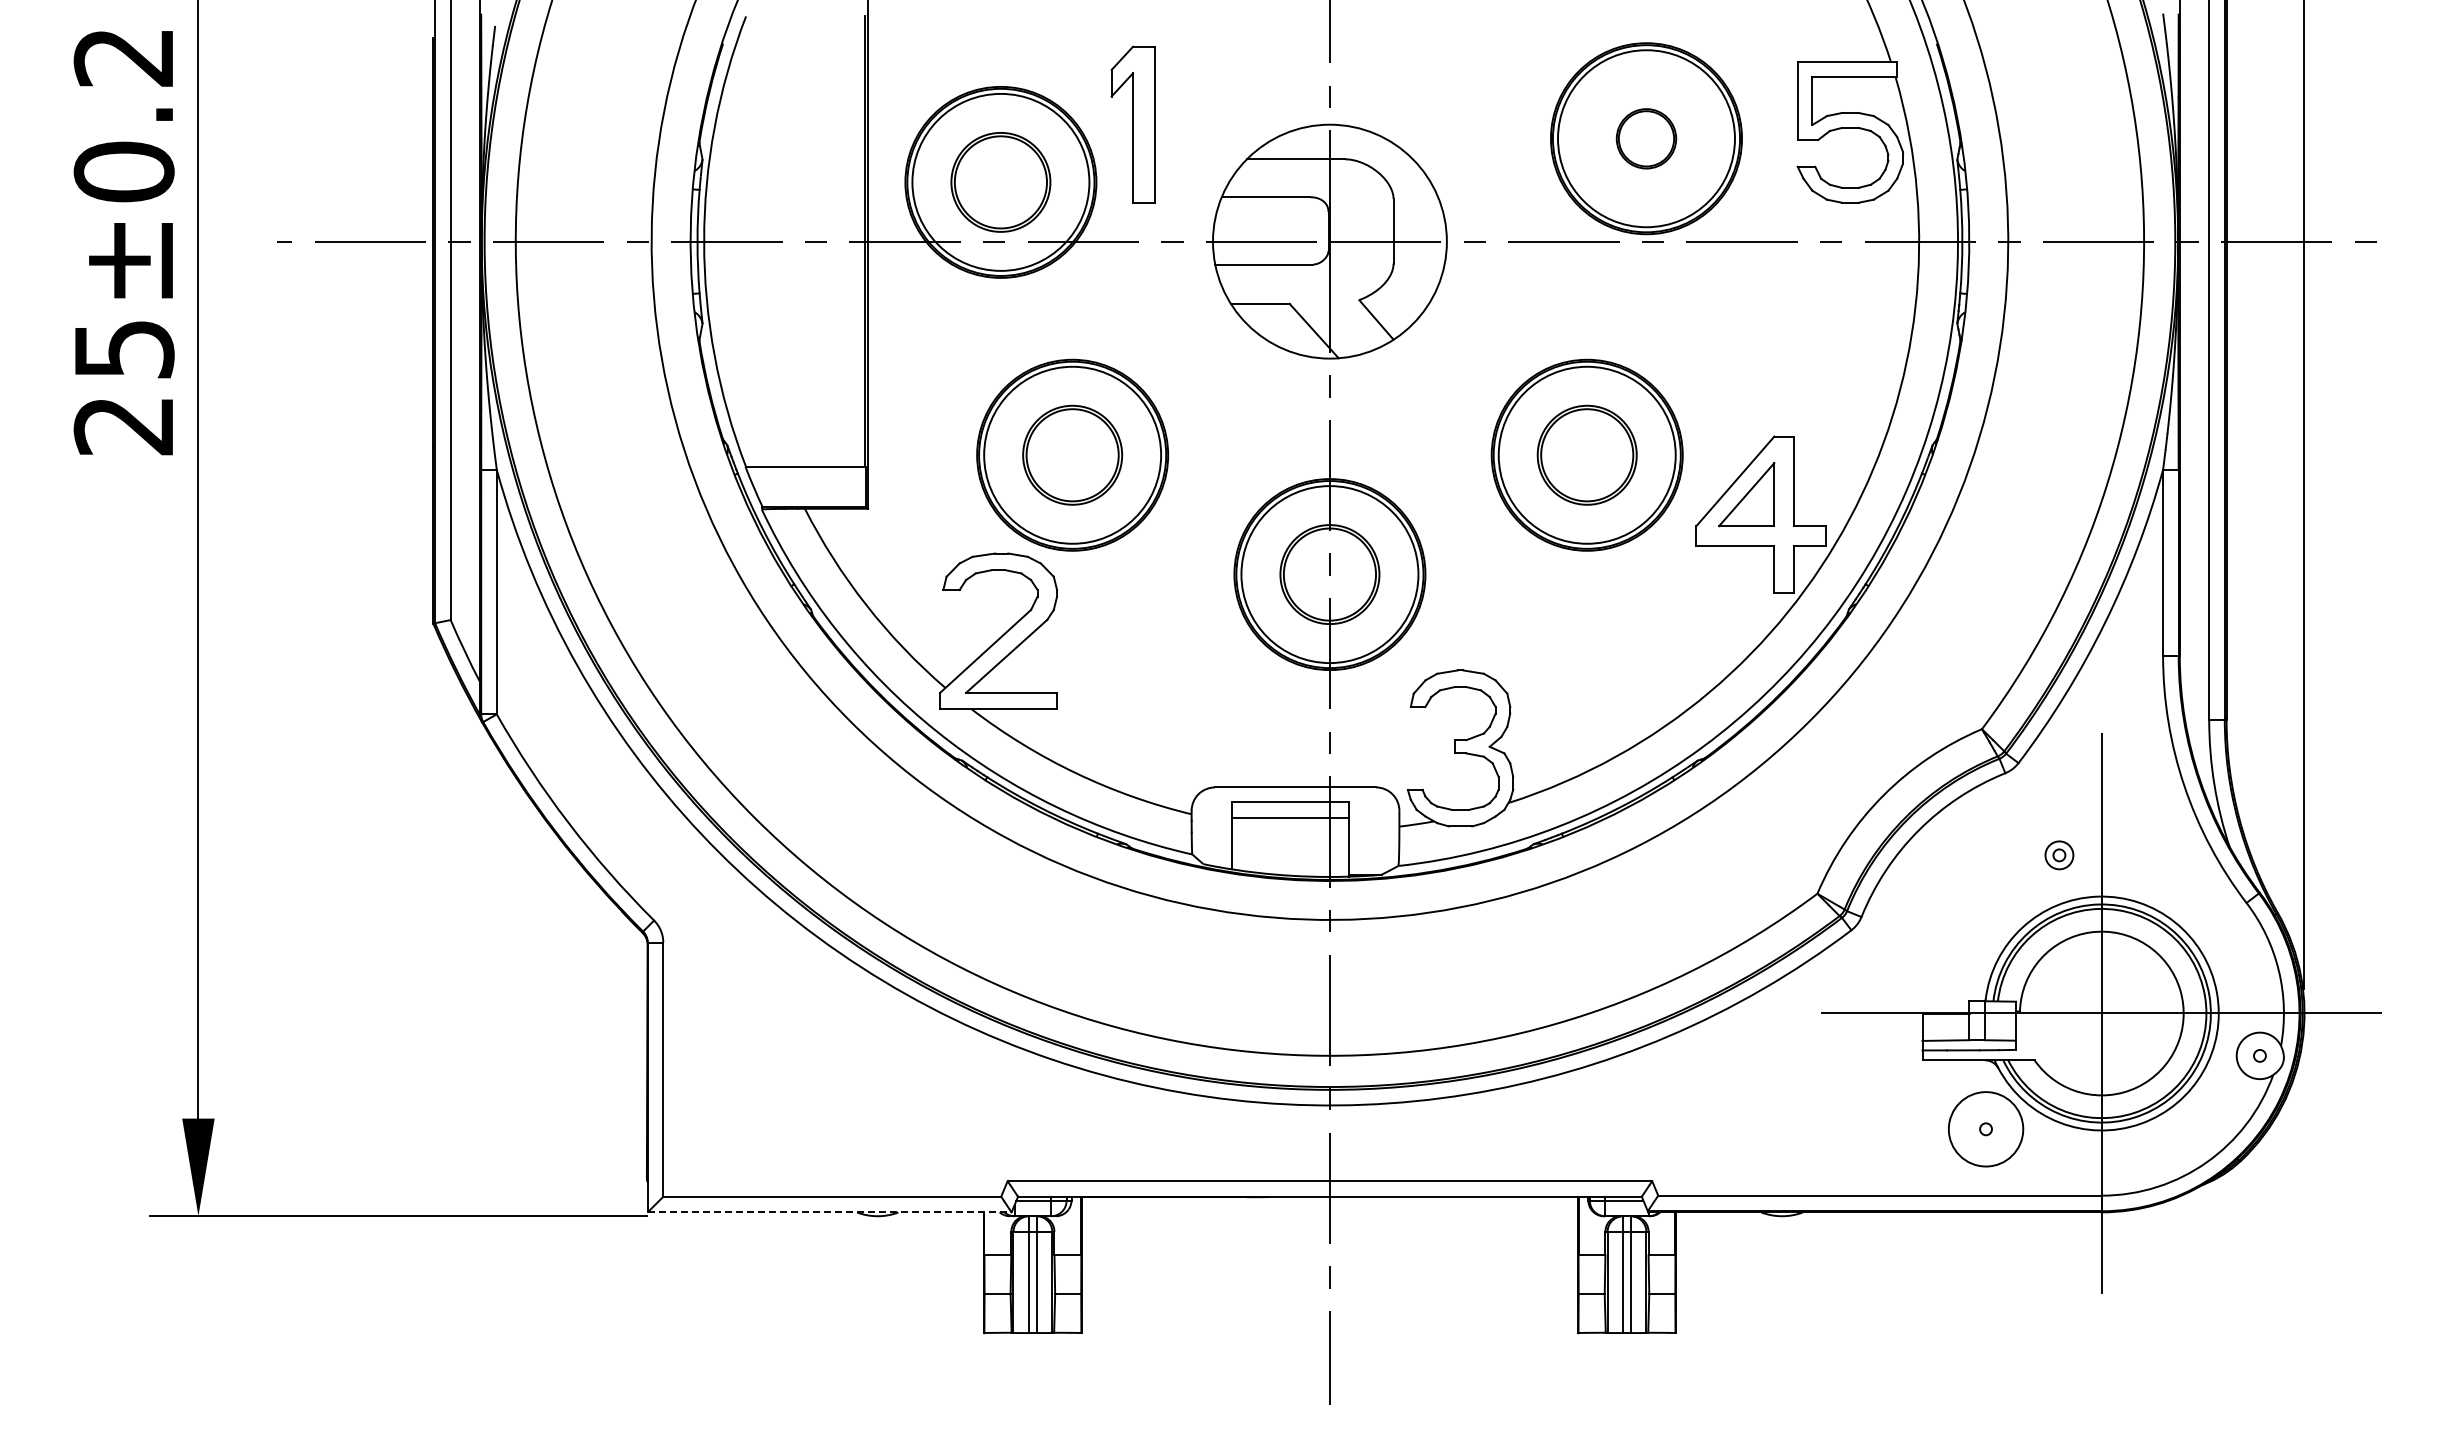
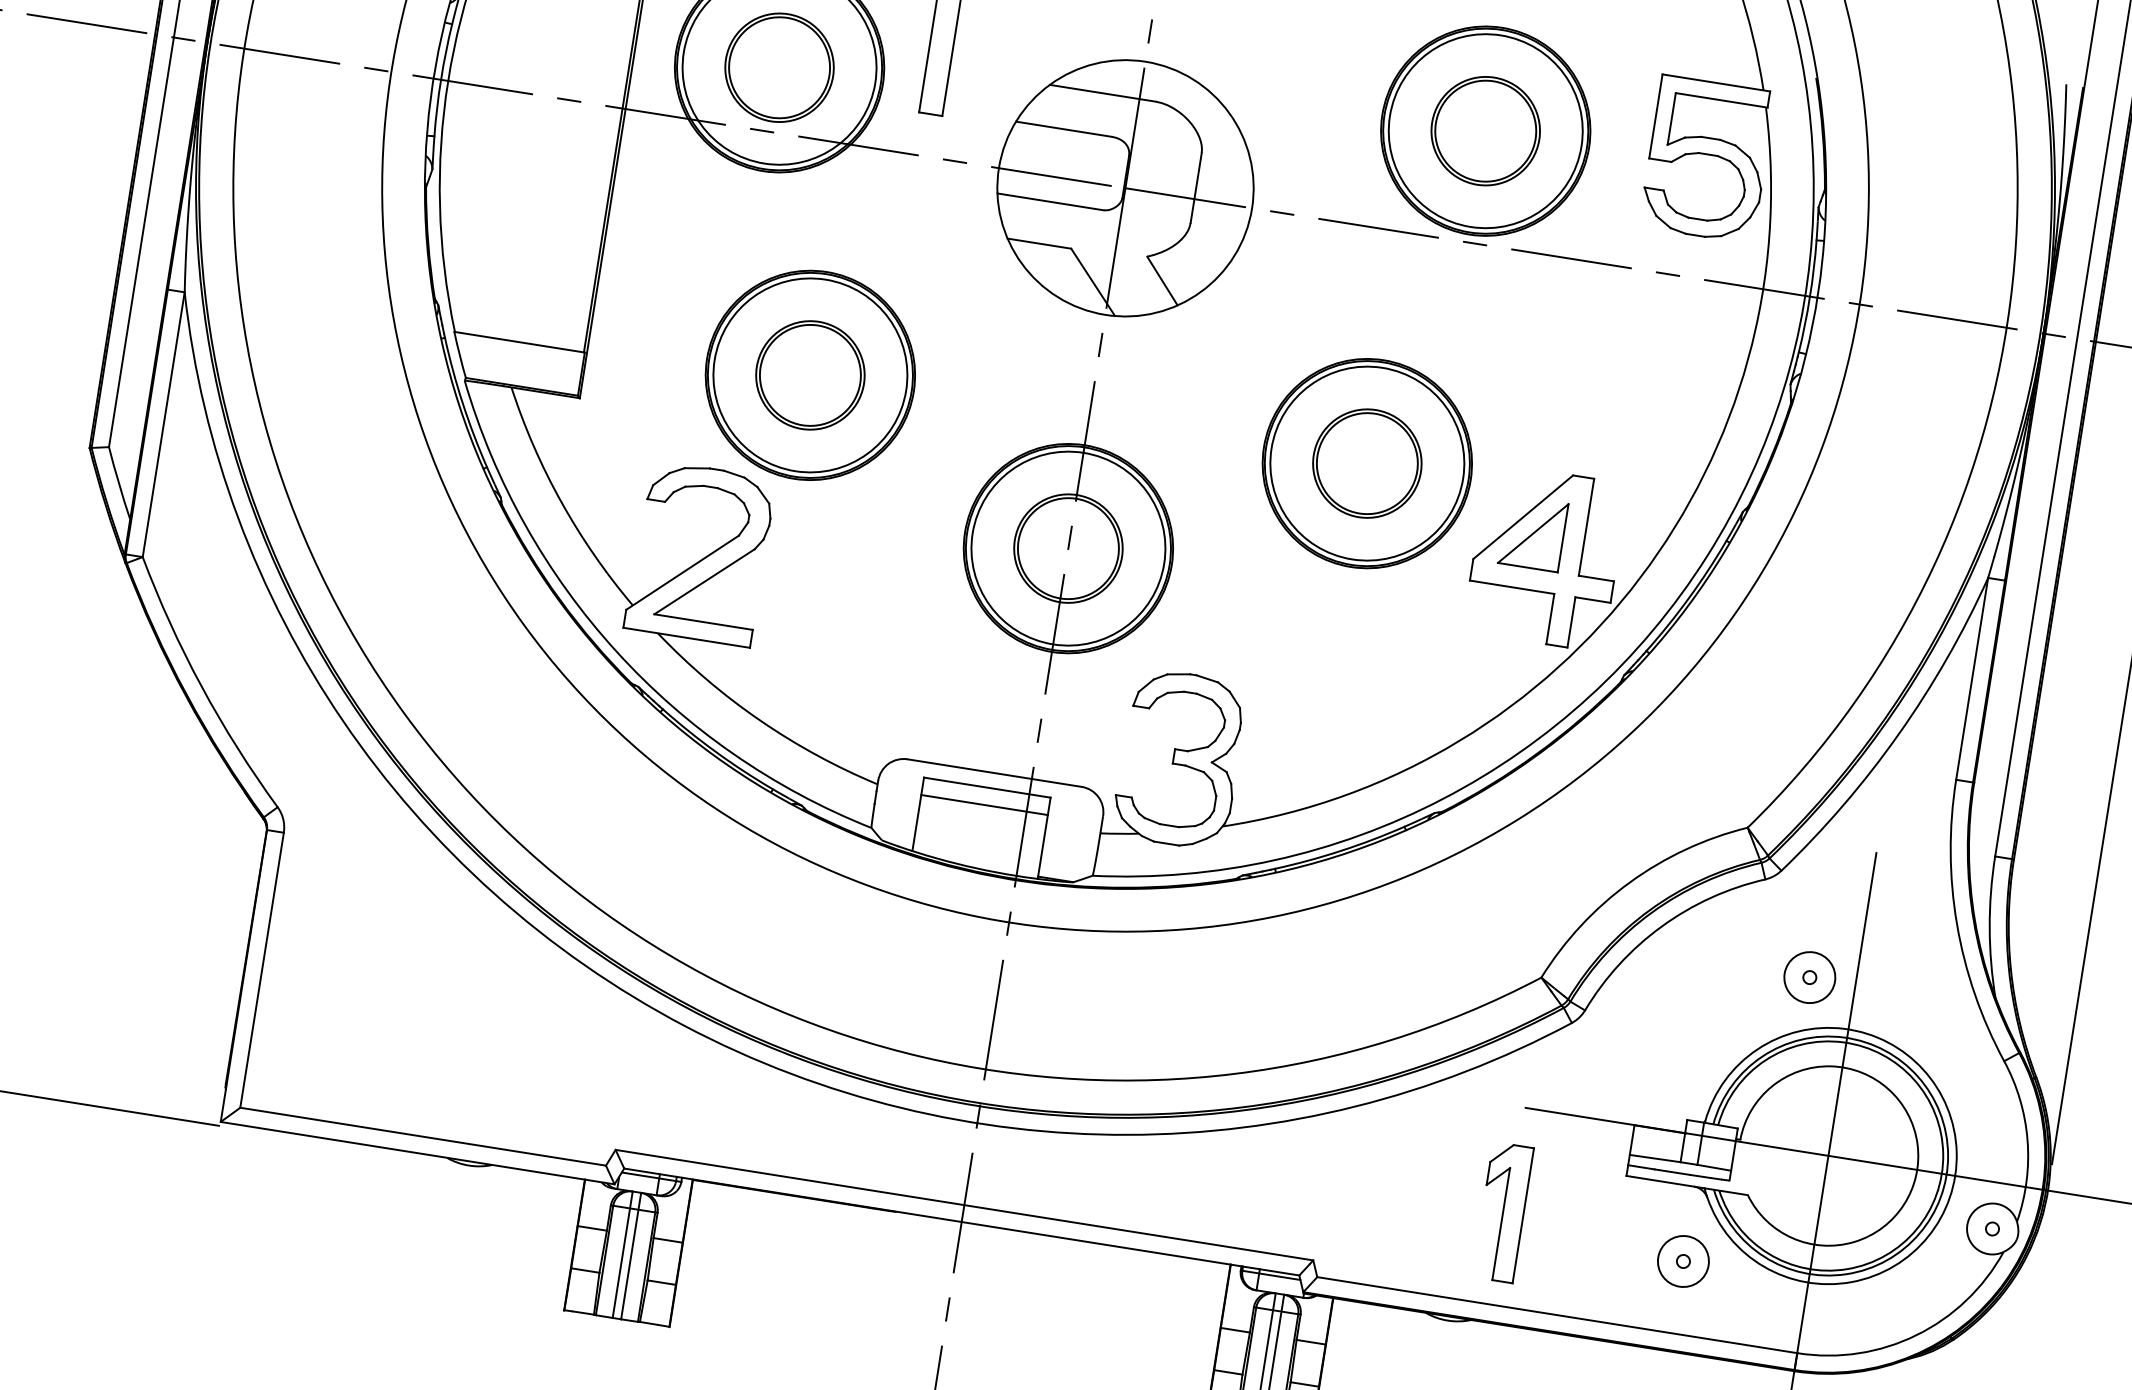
part: (1646, 138) -> (1485, 130), size x1.67
circle: (2059, 855) -> (1809, 977), size x1.67
part: (1815, 1110) -> (1502, 1211), added
circle: (1985, 1129) -> (1682, 1261), size x0.62
line: (829, 1212) -> (417, 1153), dashed -> solid

